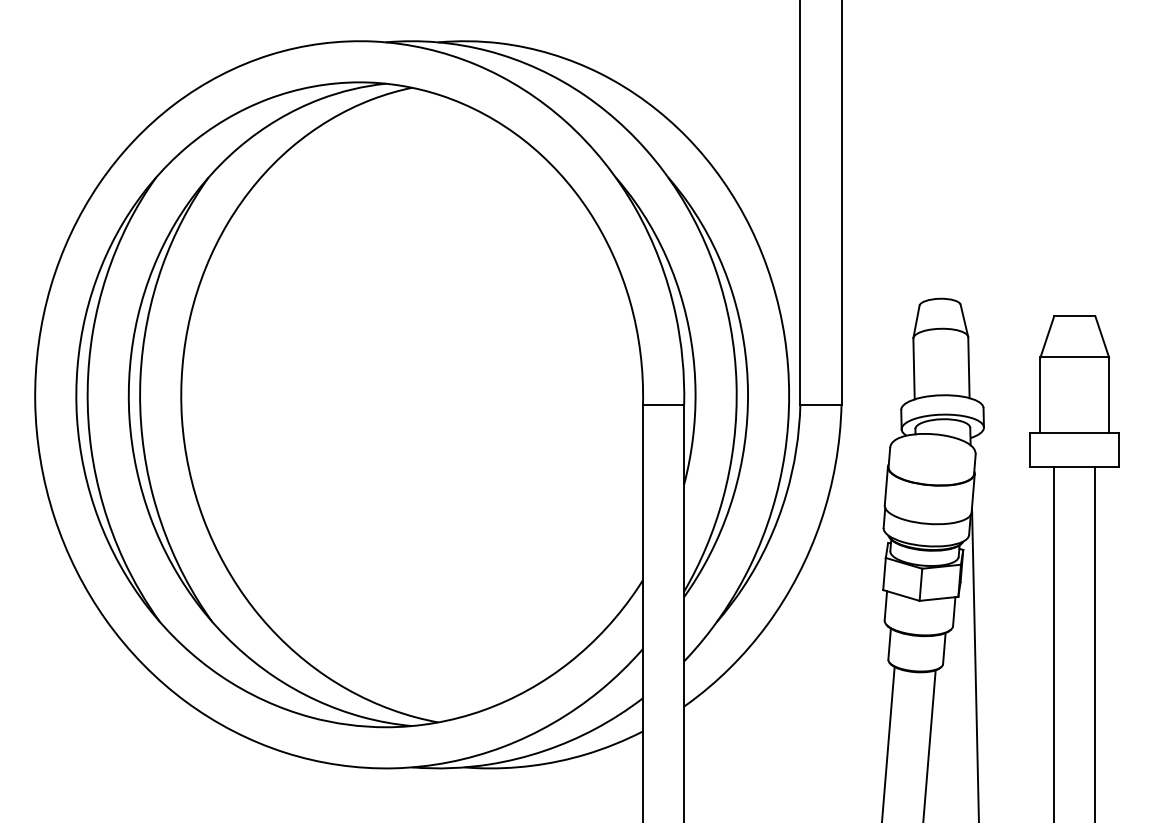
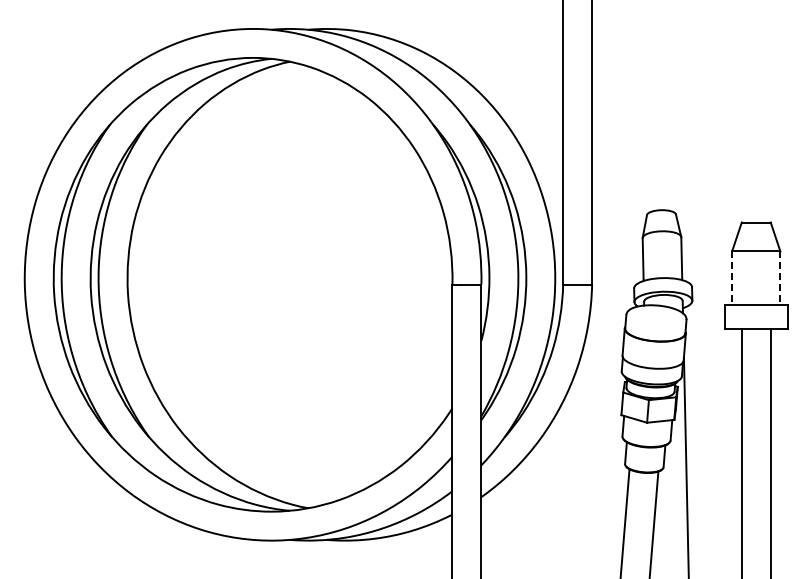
line: (1041, 395) -> (732, 278), solid -> dashed
line: (1109, 395) -> (780, 278), solid -> dashed

